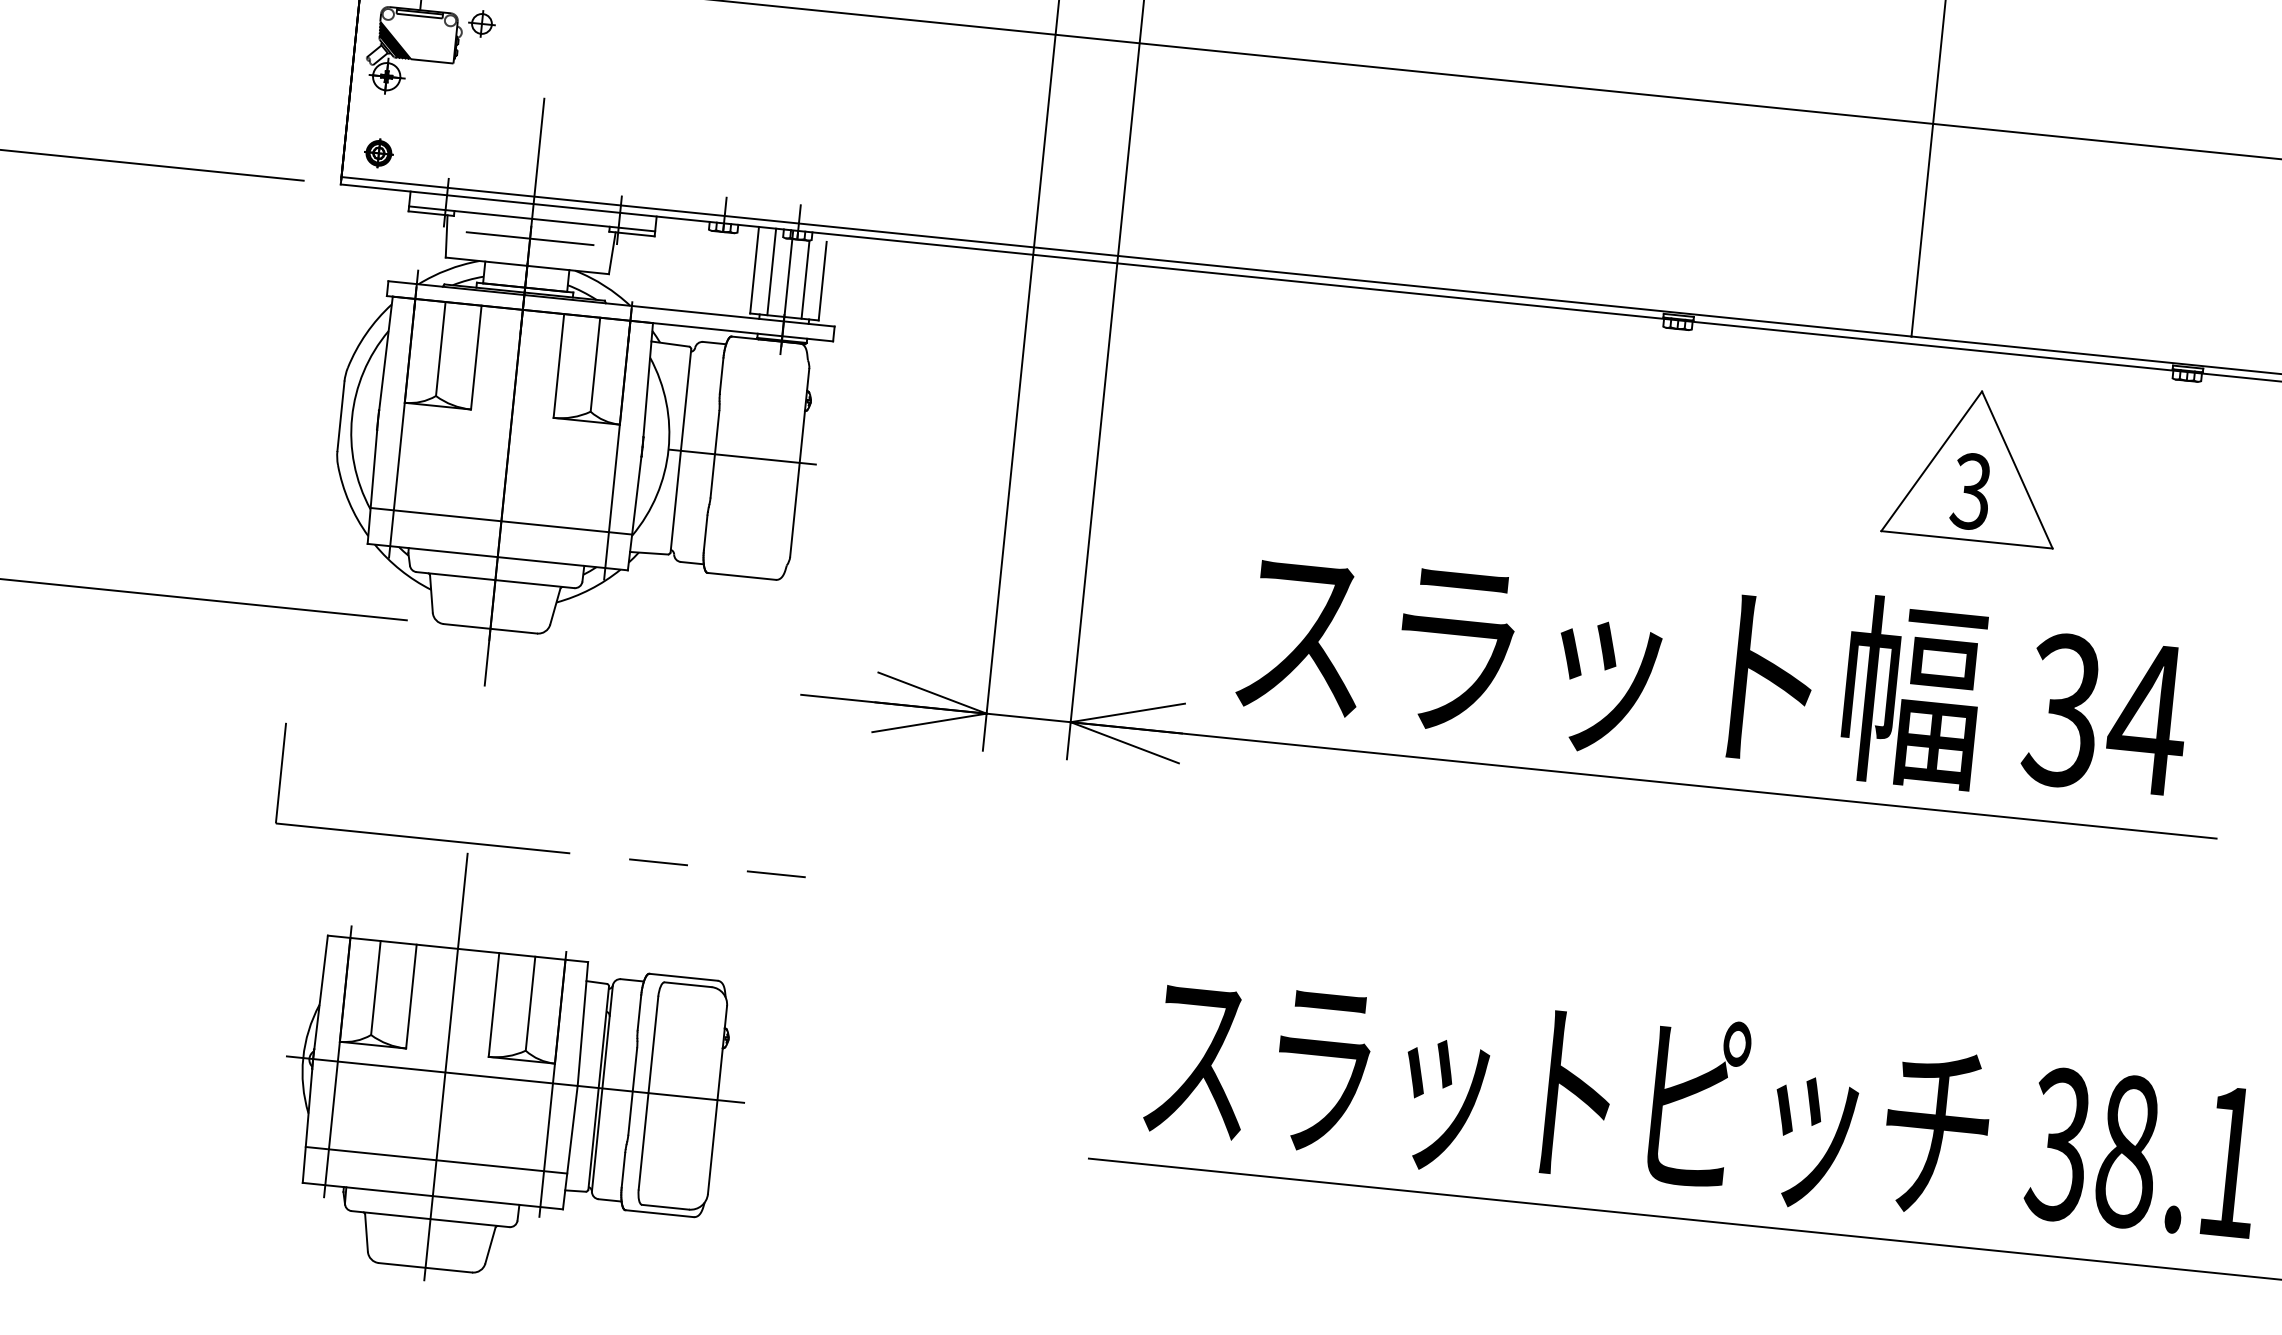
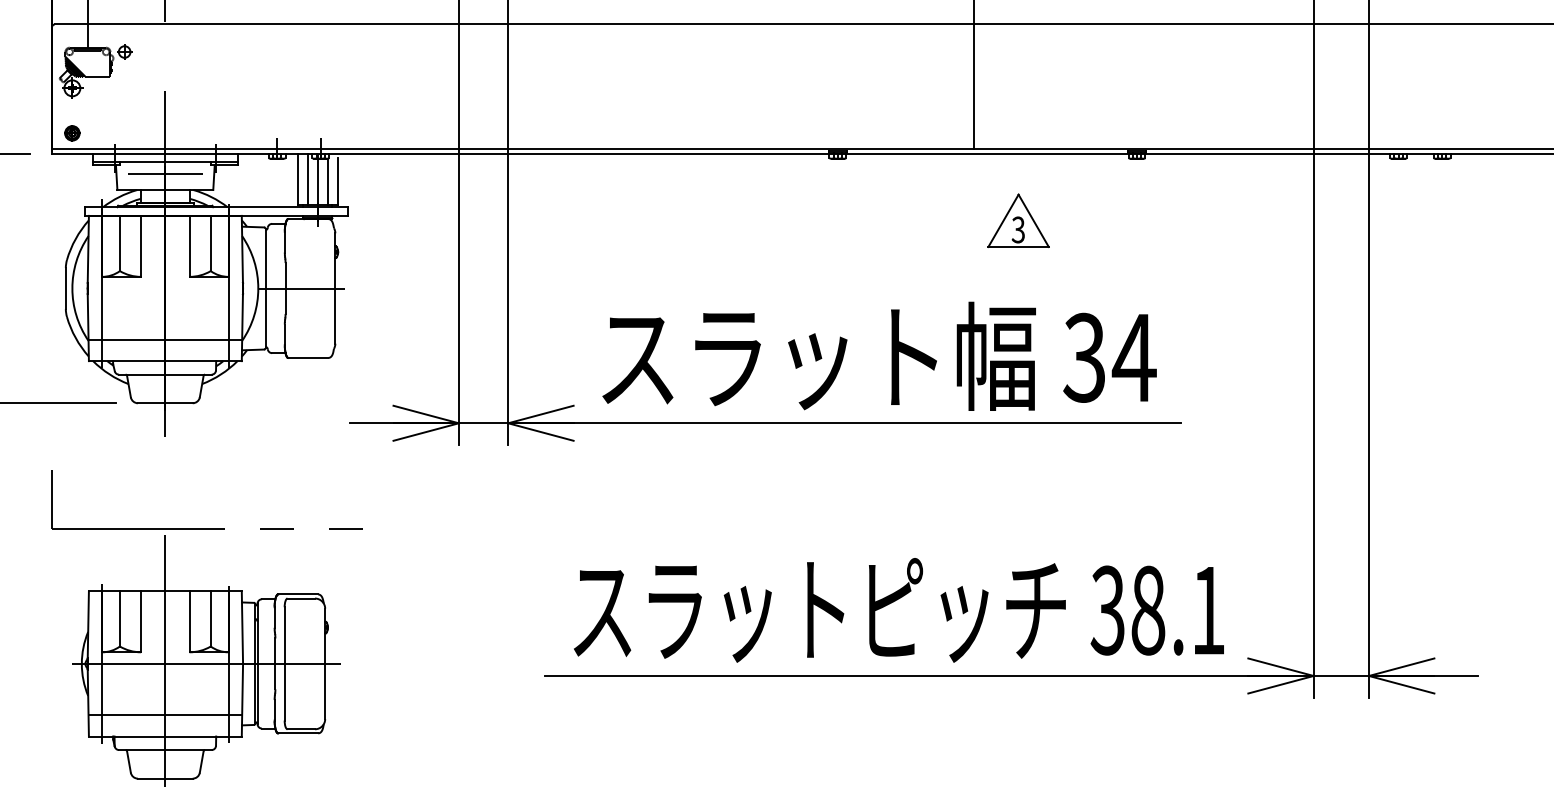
part: (1974, 465) -> (1018, 220), size x0.6

